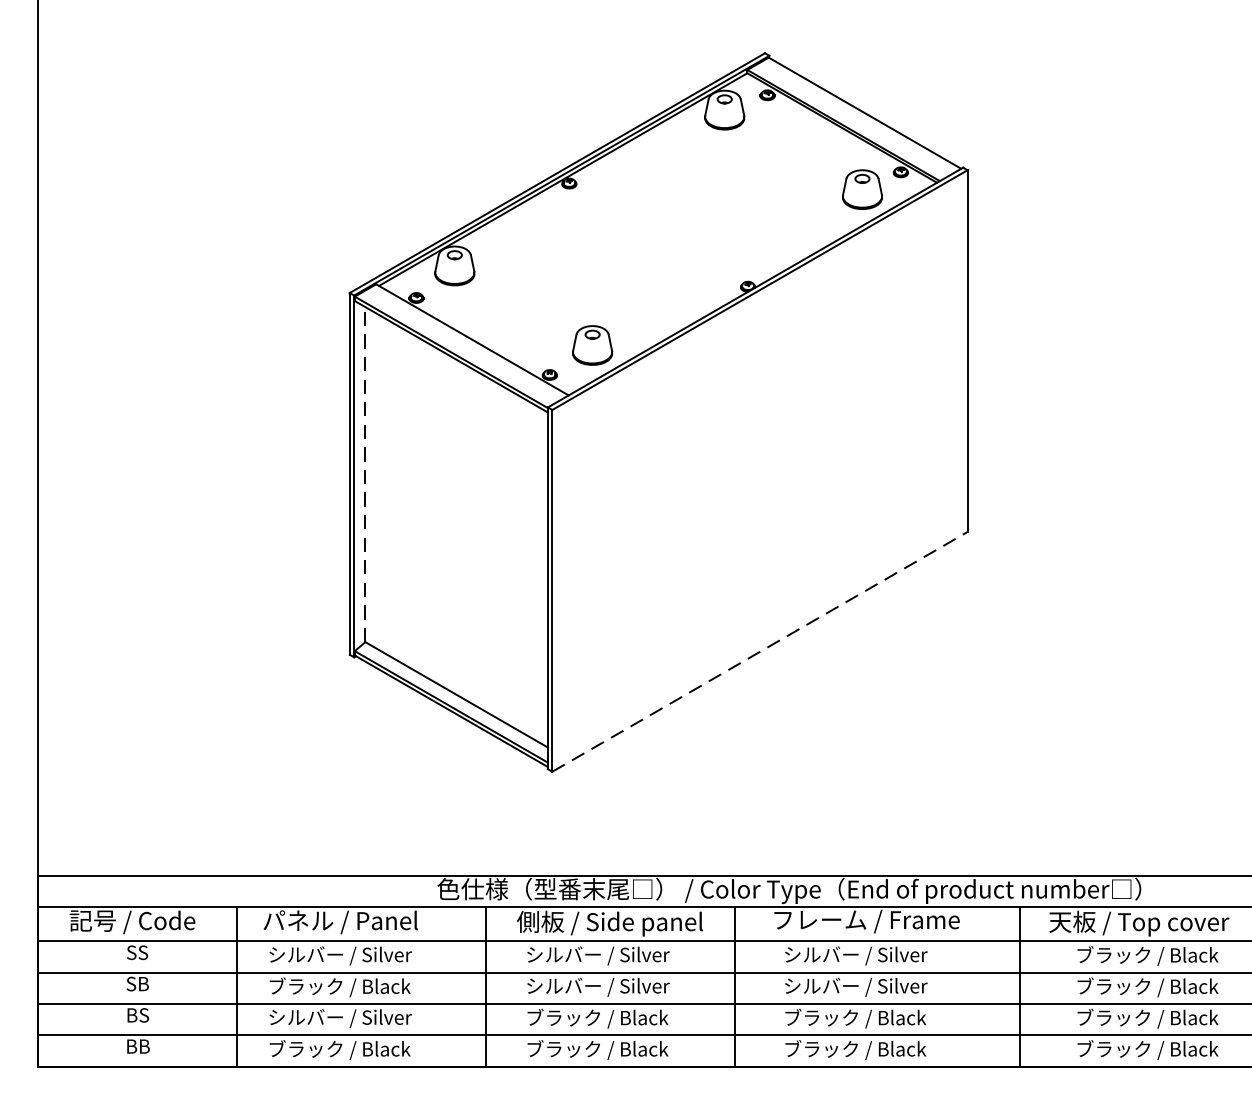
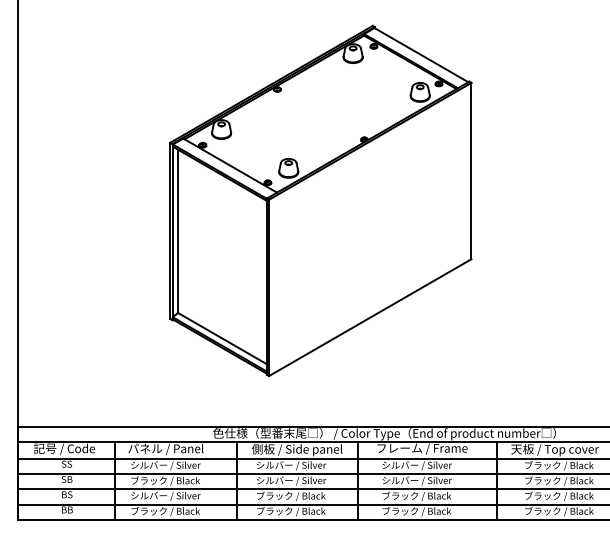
line: (366, 475) -> (178, 231), dashed -> solid
line: (760, 651) -> (370, 317), dashed -> solid

